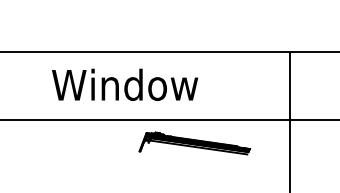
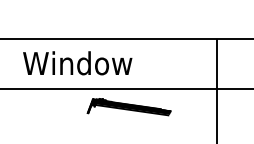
text: (125, 84) -> (78, 63), moved
part: (194, 143) -> (128, 107), moved

